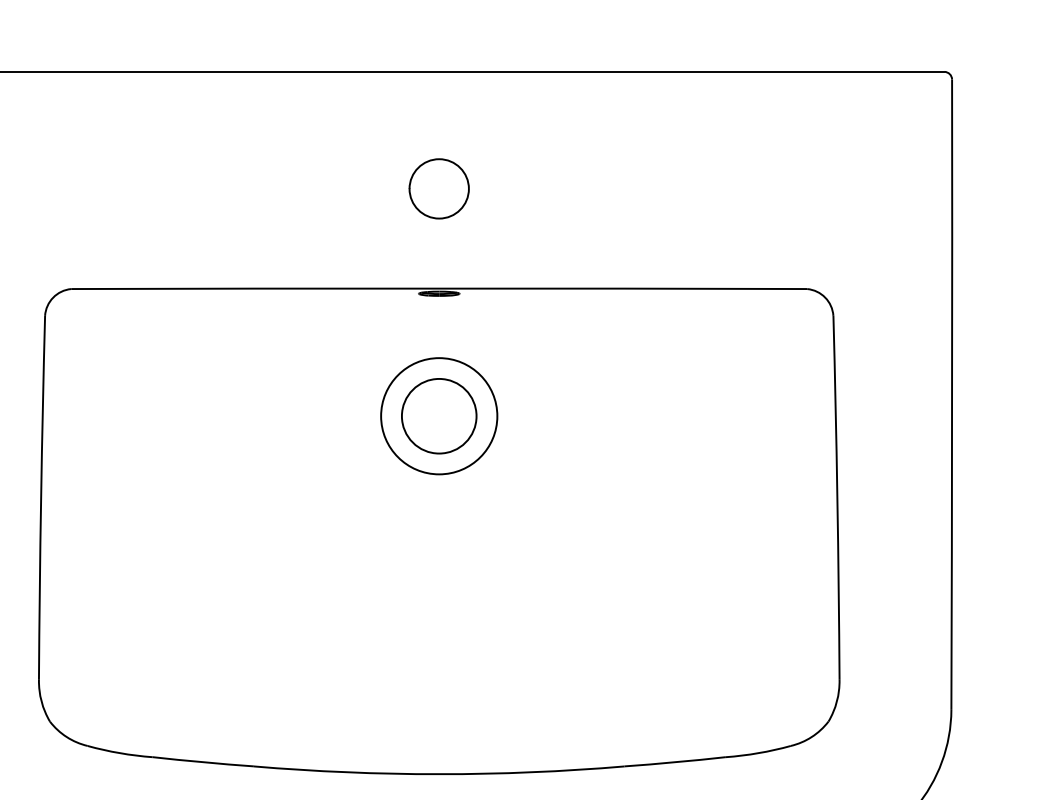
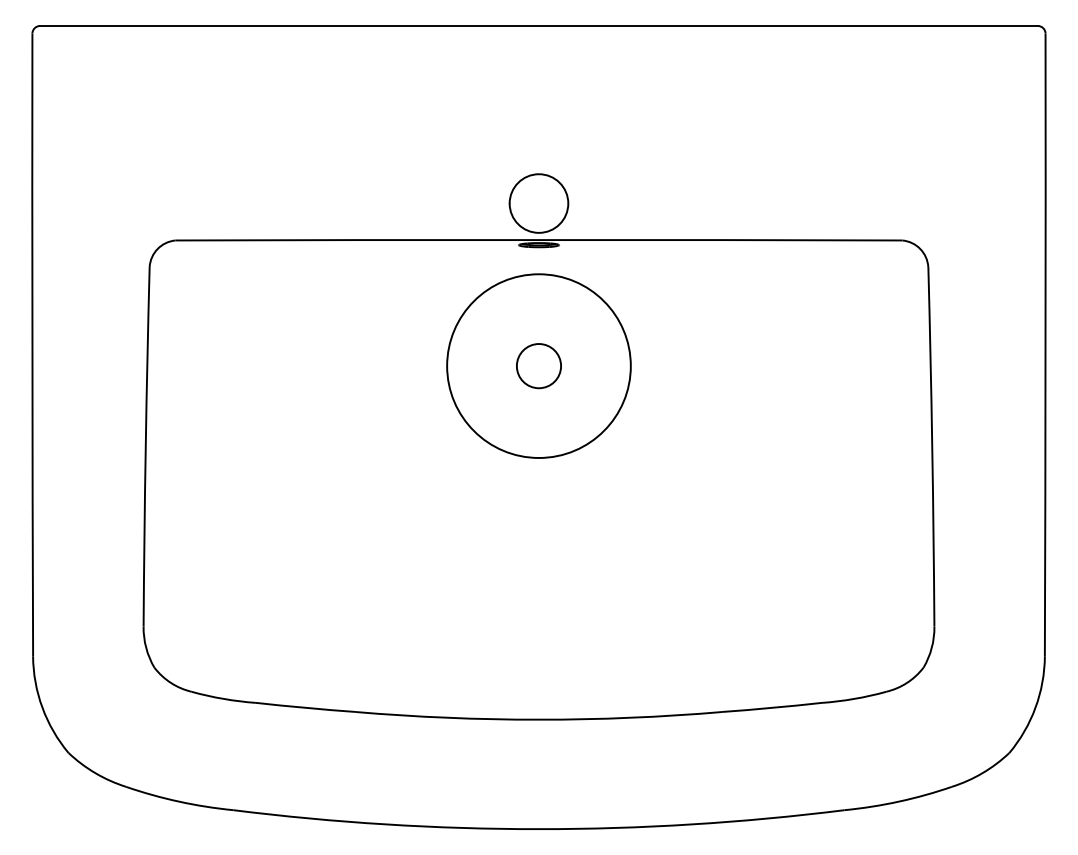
part: (438, 188) -> (538, 203), moved
circle: (438, 415) -> (538, 365), size x0.6
circle: (438, 415) -> (538, 365), size x1.6

